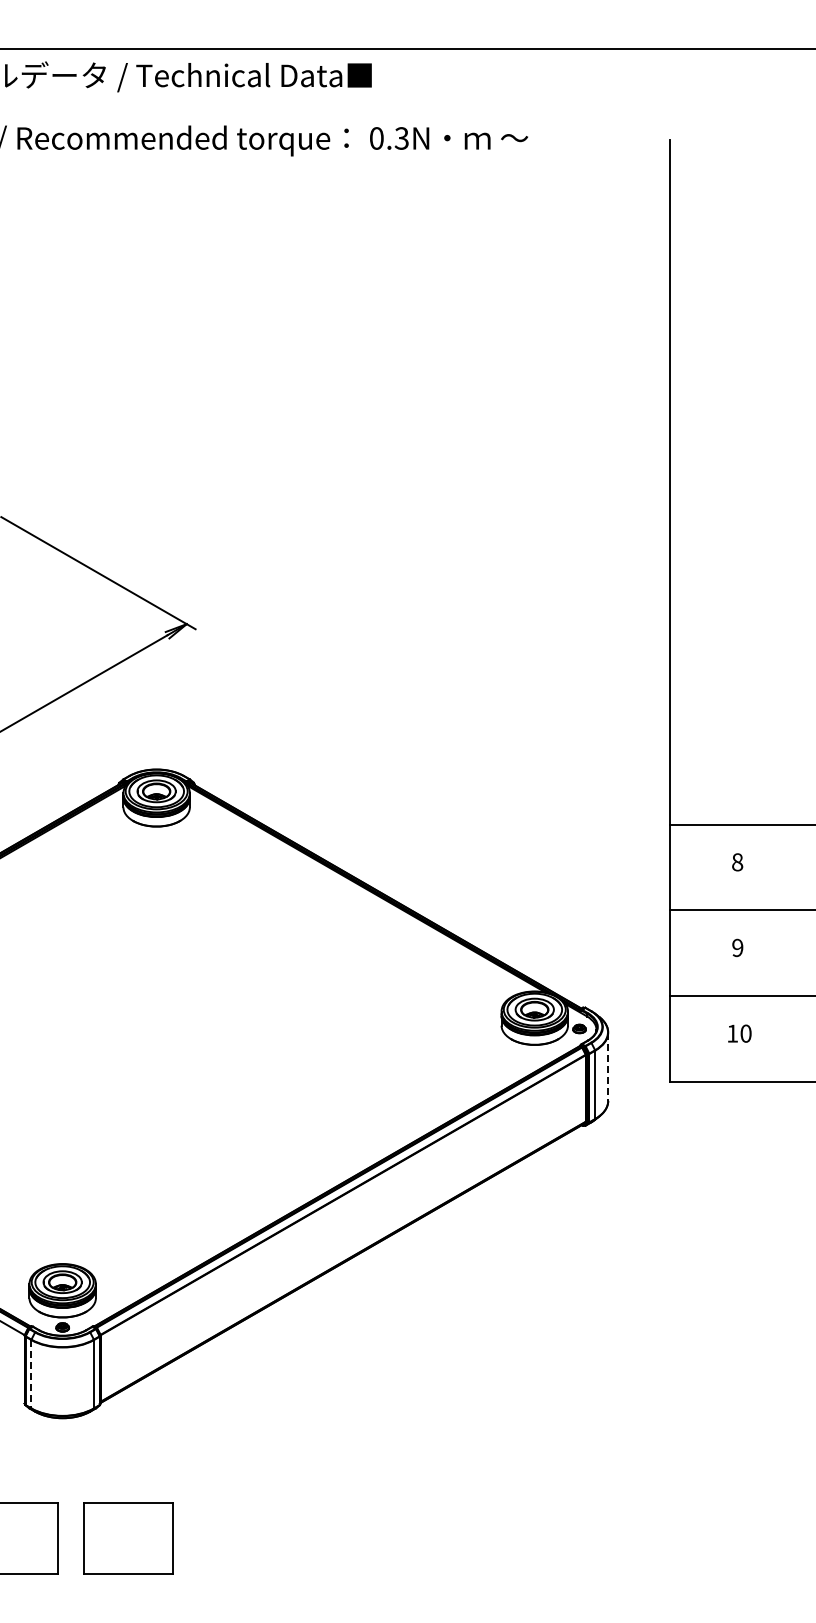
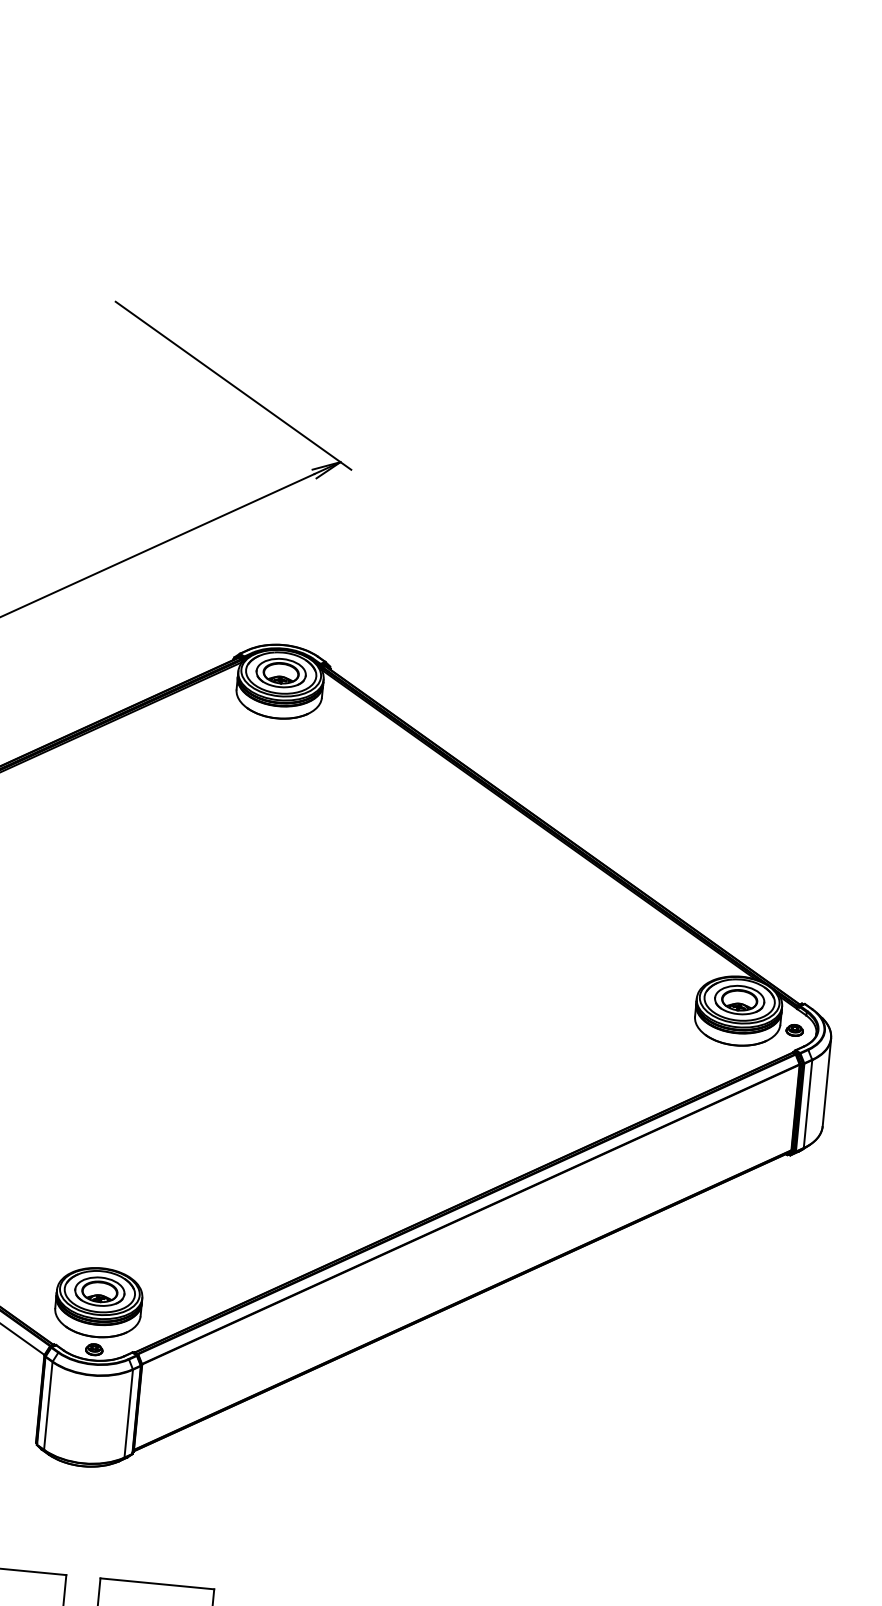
line: (608, 1067) -> (827, 1083), dashed -> solid
line: (31, 1374) -> (48, 1406), dashed -> solid

